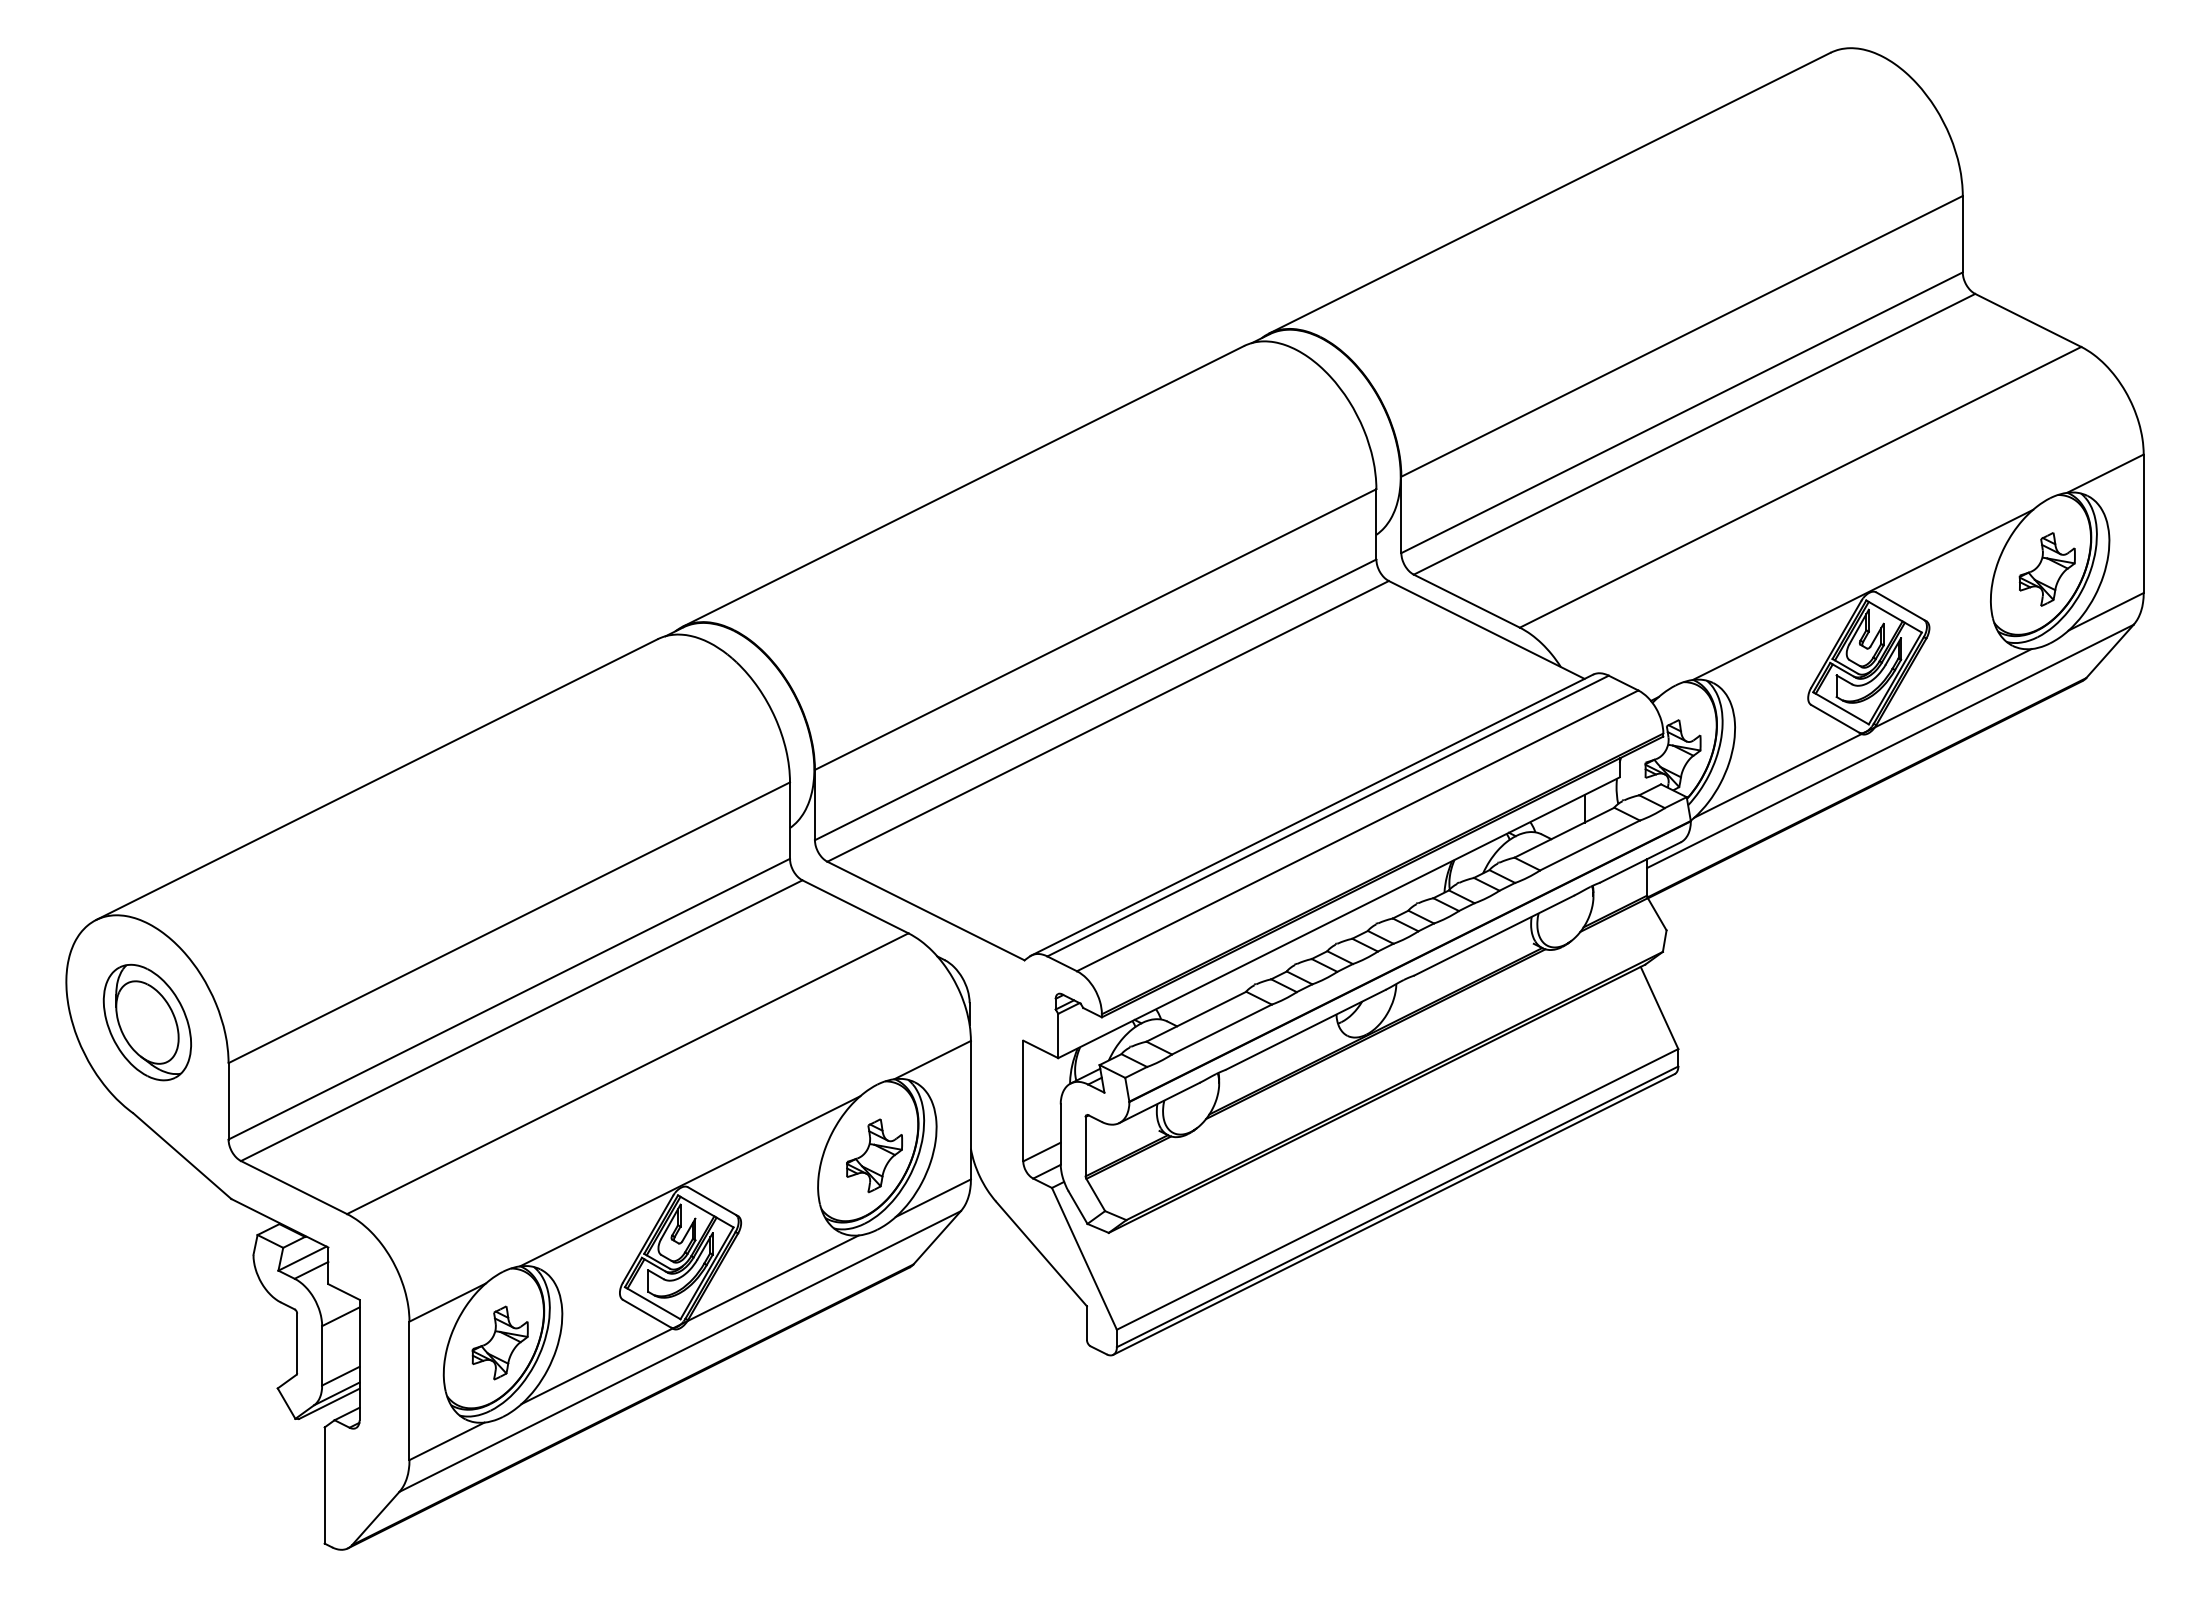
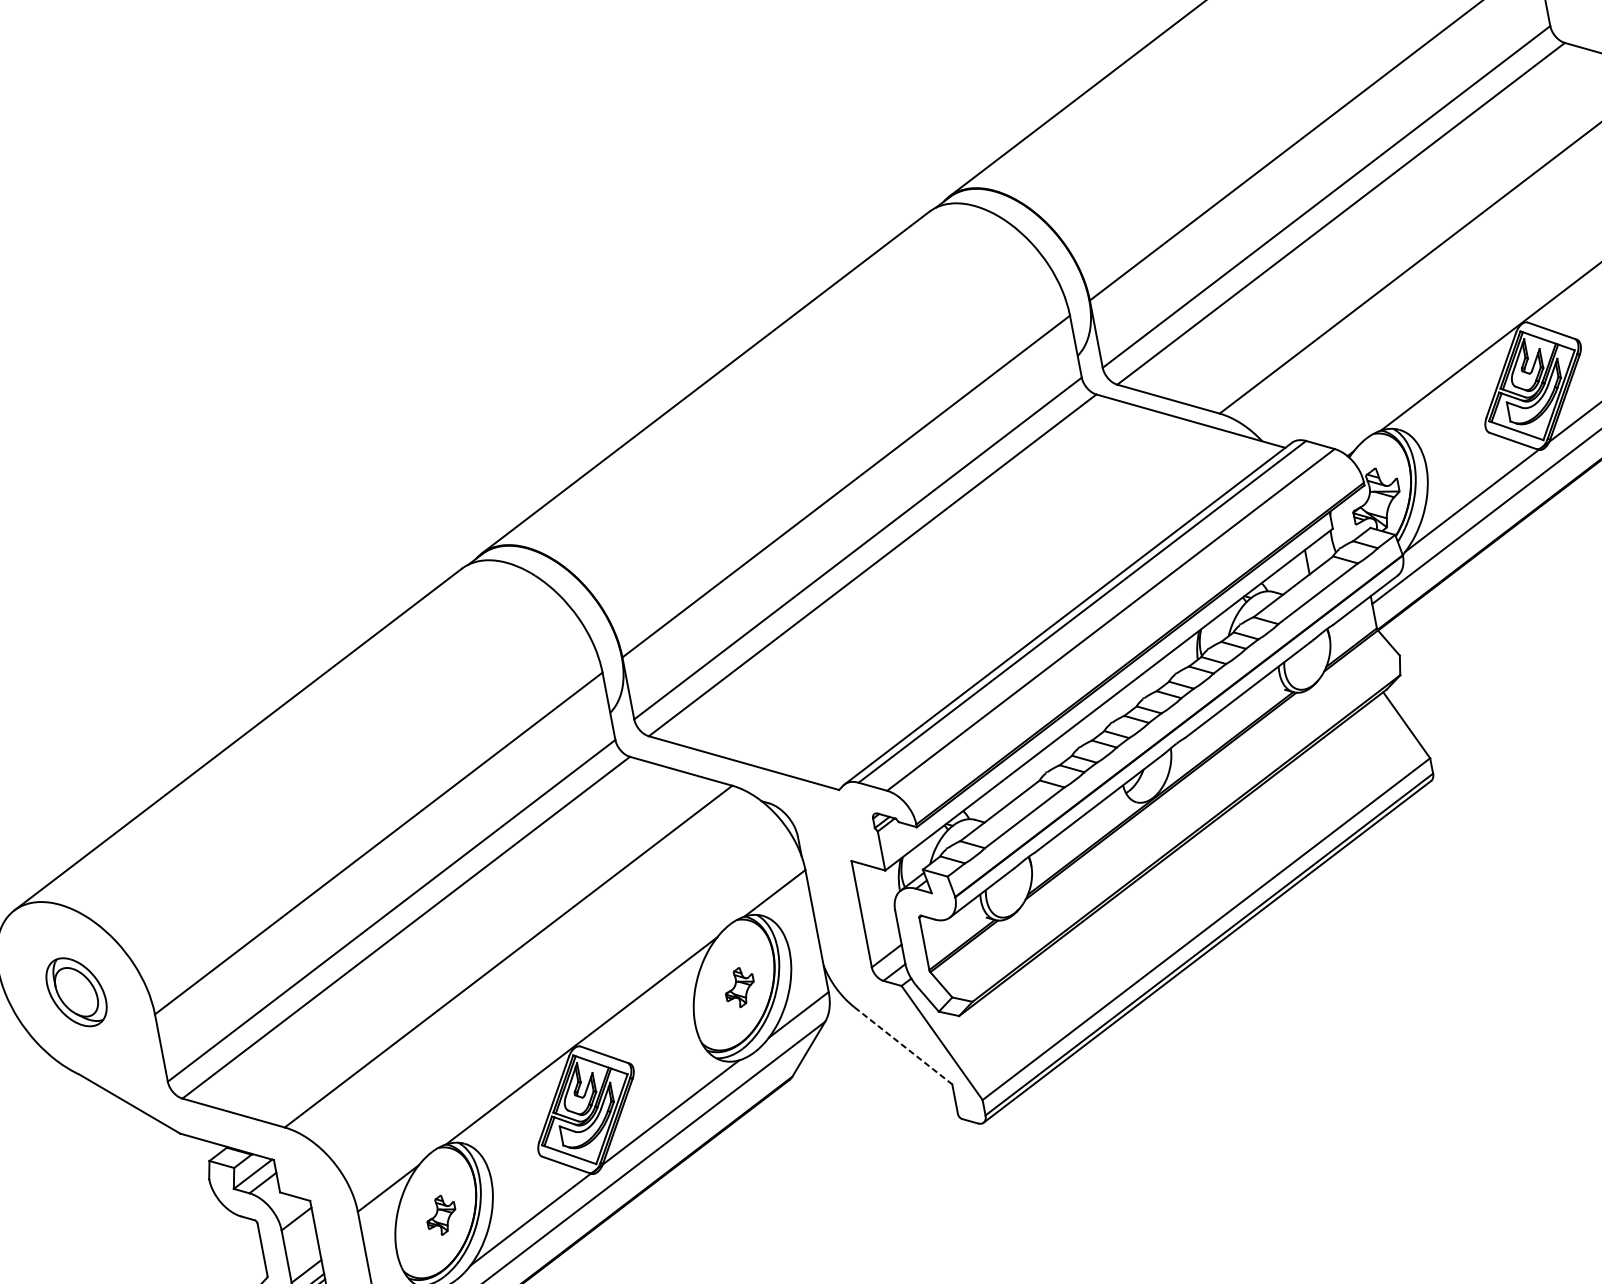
part: (146, 1022) -> (75, 992), size x0.7
part: (874, 1155) -> (739, 987), size x0.6
line: (1041, 1254) -> (903, 1046), solid -> dashed
part: (499, 1342) -> (440, 1215), size x0.6

